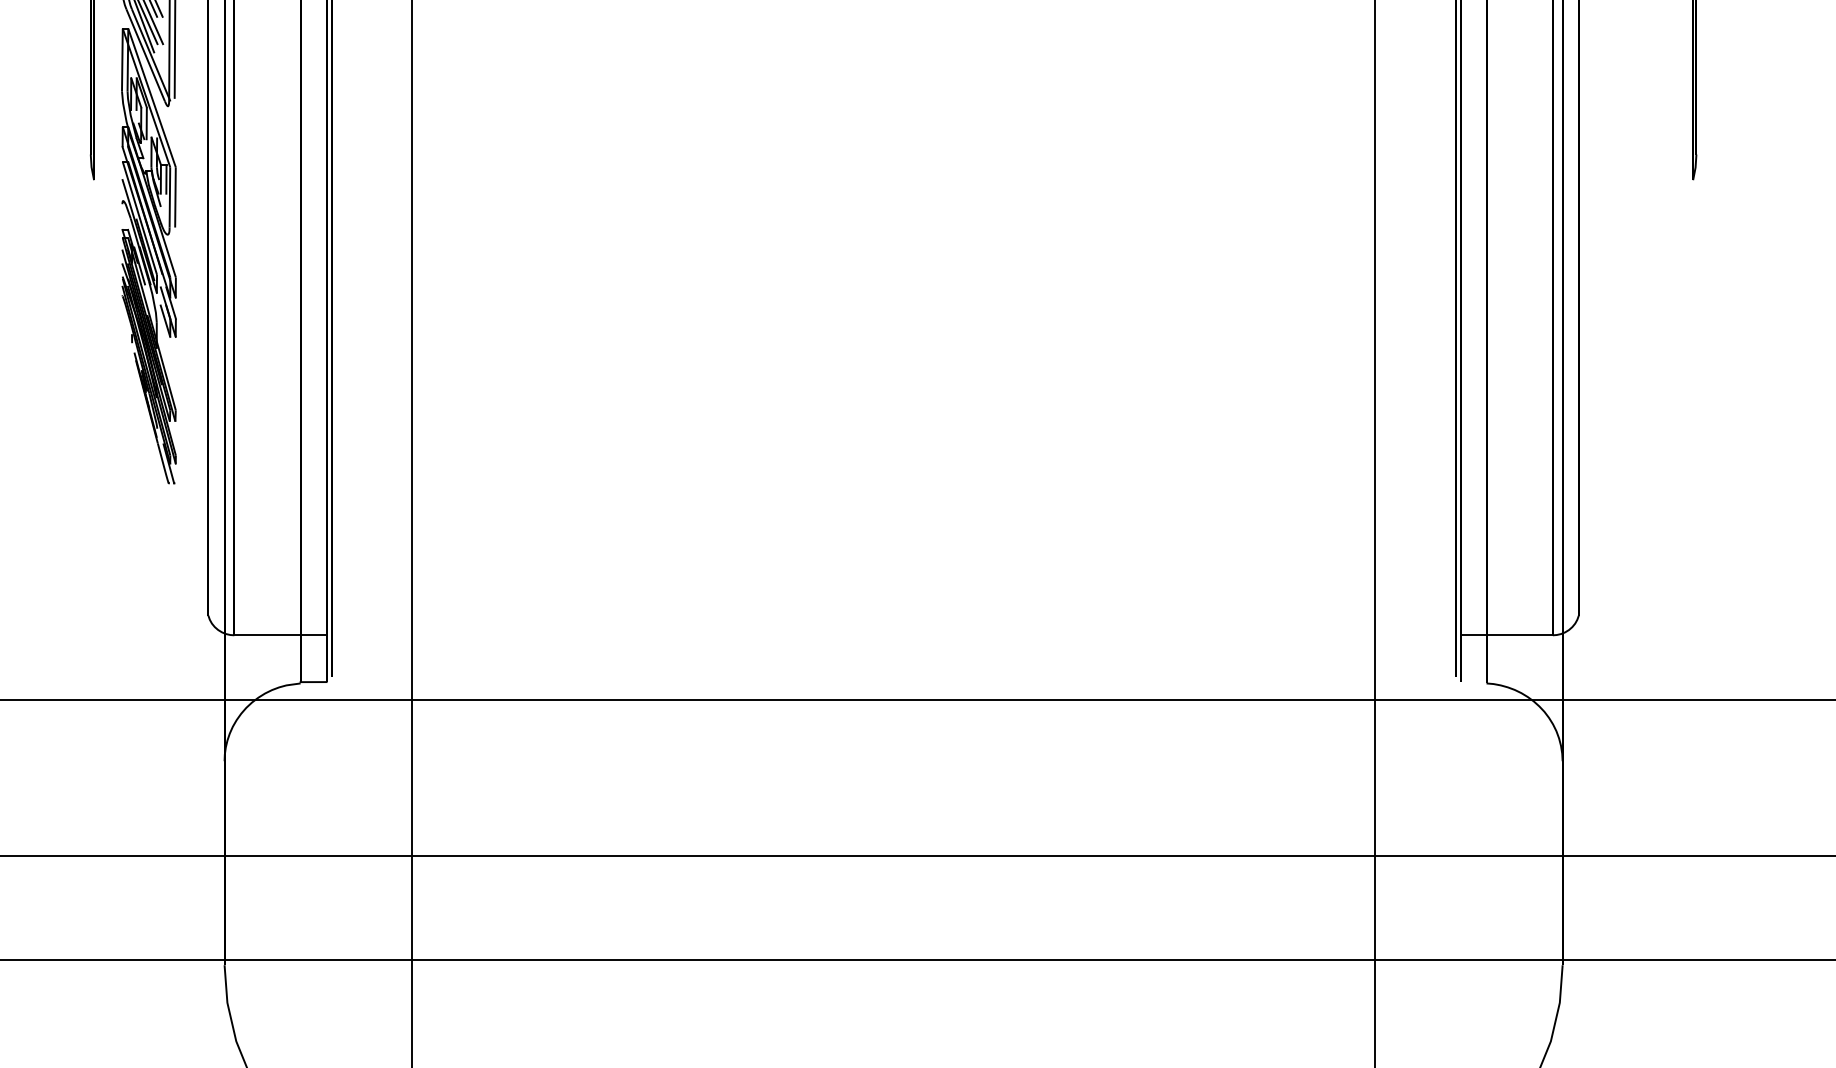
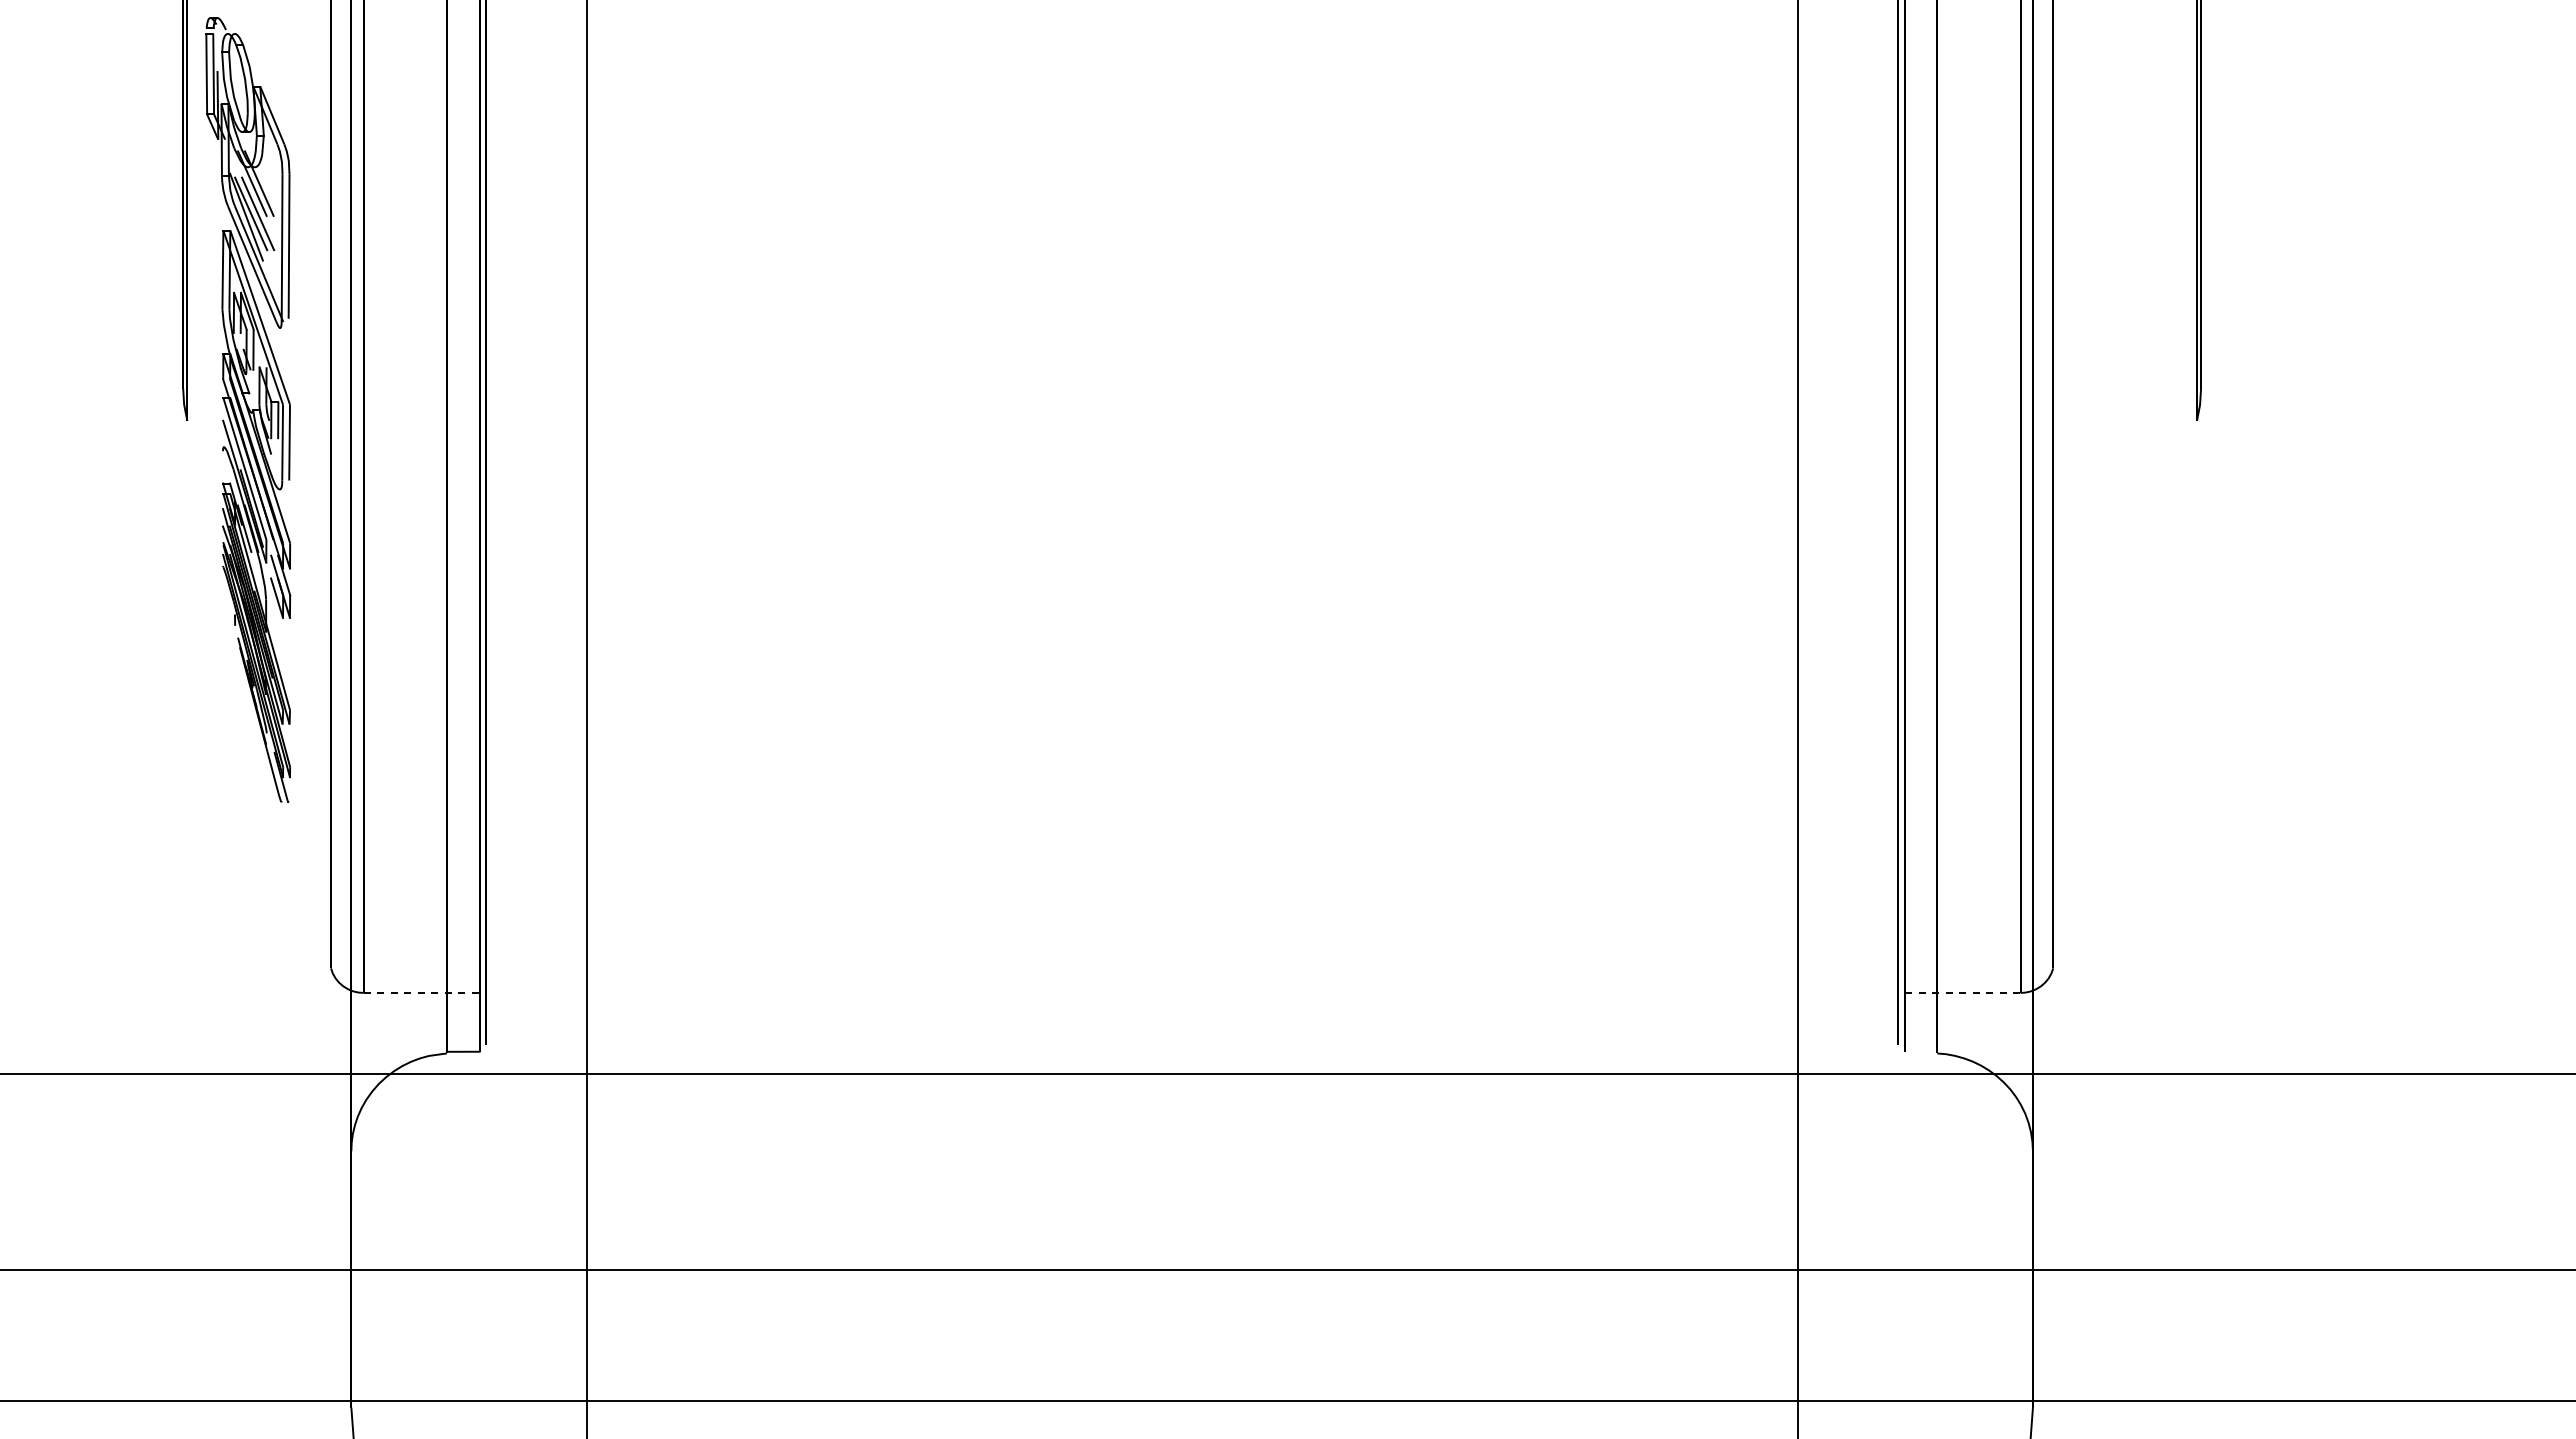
line: (280, 634) -> (421, 992), solid -> dashed
line: (1506, 634) -> (1962, 992), solid -> dashed

